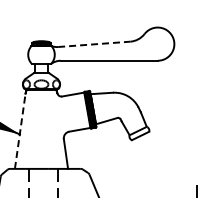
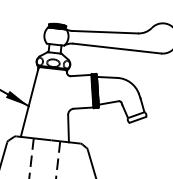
line: (94, 44) -> (105, 32), dashed -> solid
line: (20, 131) -> (29, 103), dashed -> solid

